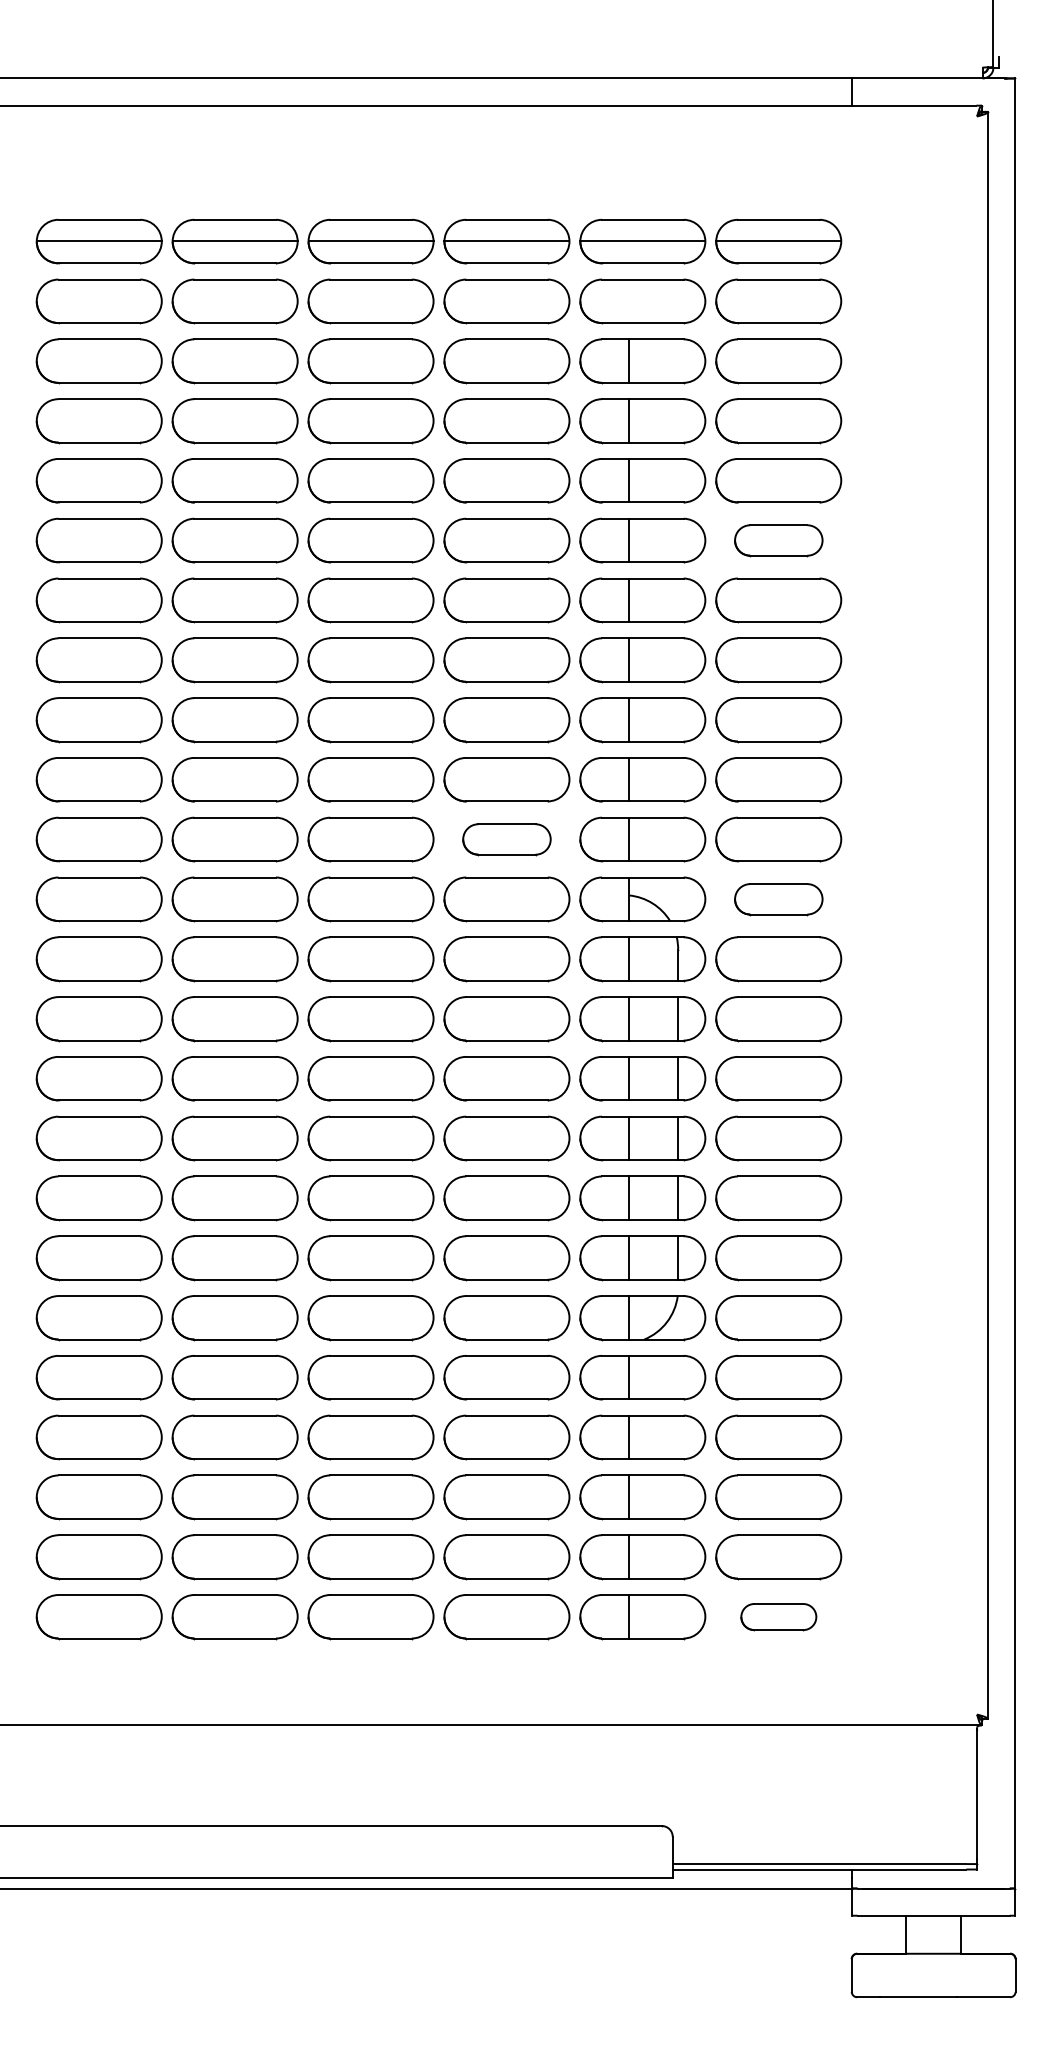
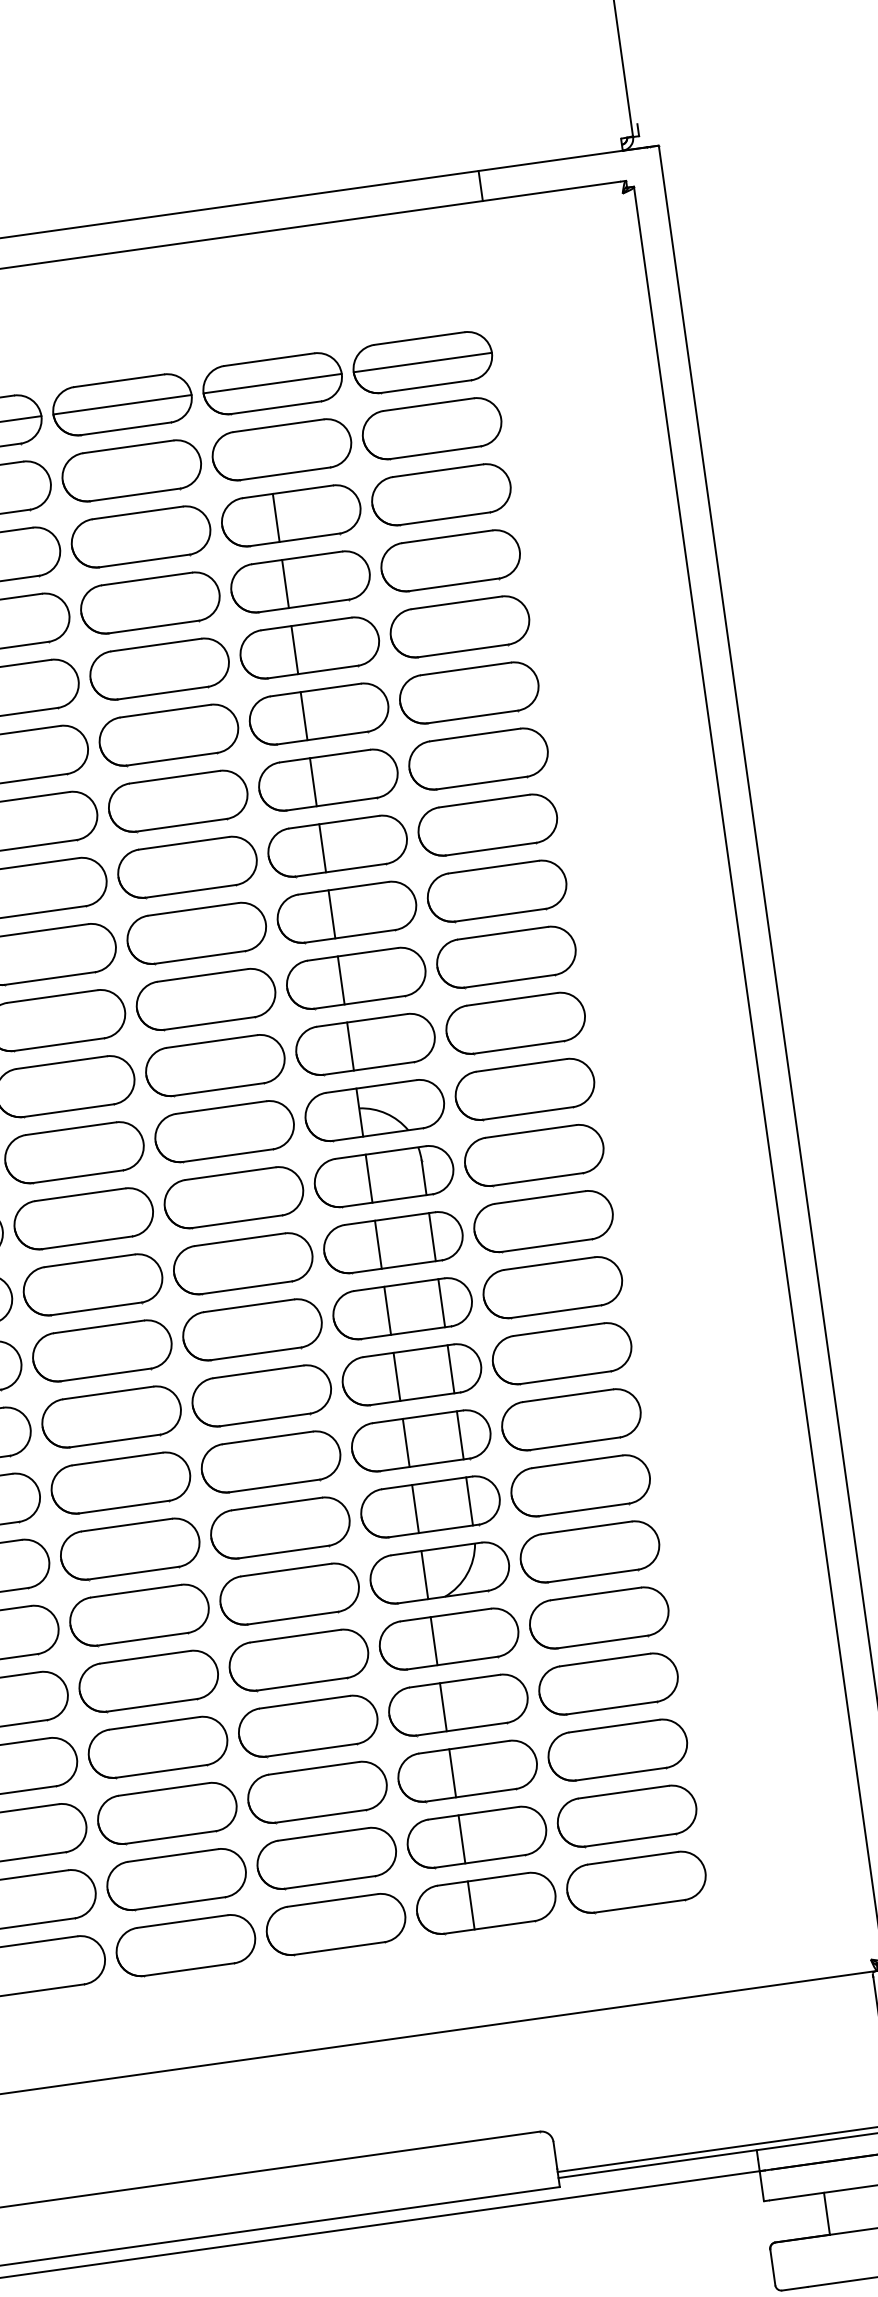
part: (778, 540) -> (469, 692), size x1.43
part: (506, 839) -> (214, 1065), size x1.43
part: (778, 899) -> (524, 1089), size x1.43
part: (778, 1617) -> (636, 1883), size x1.67

